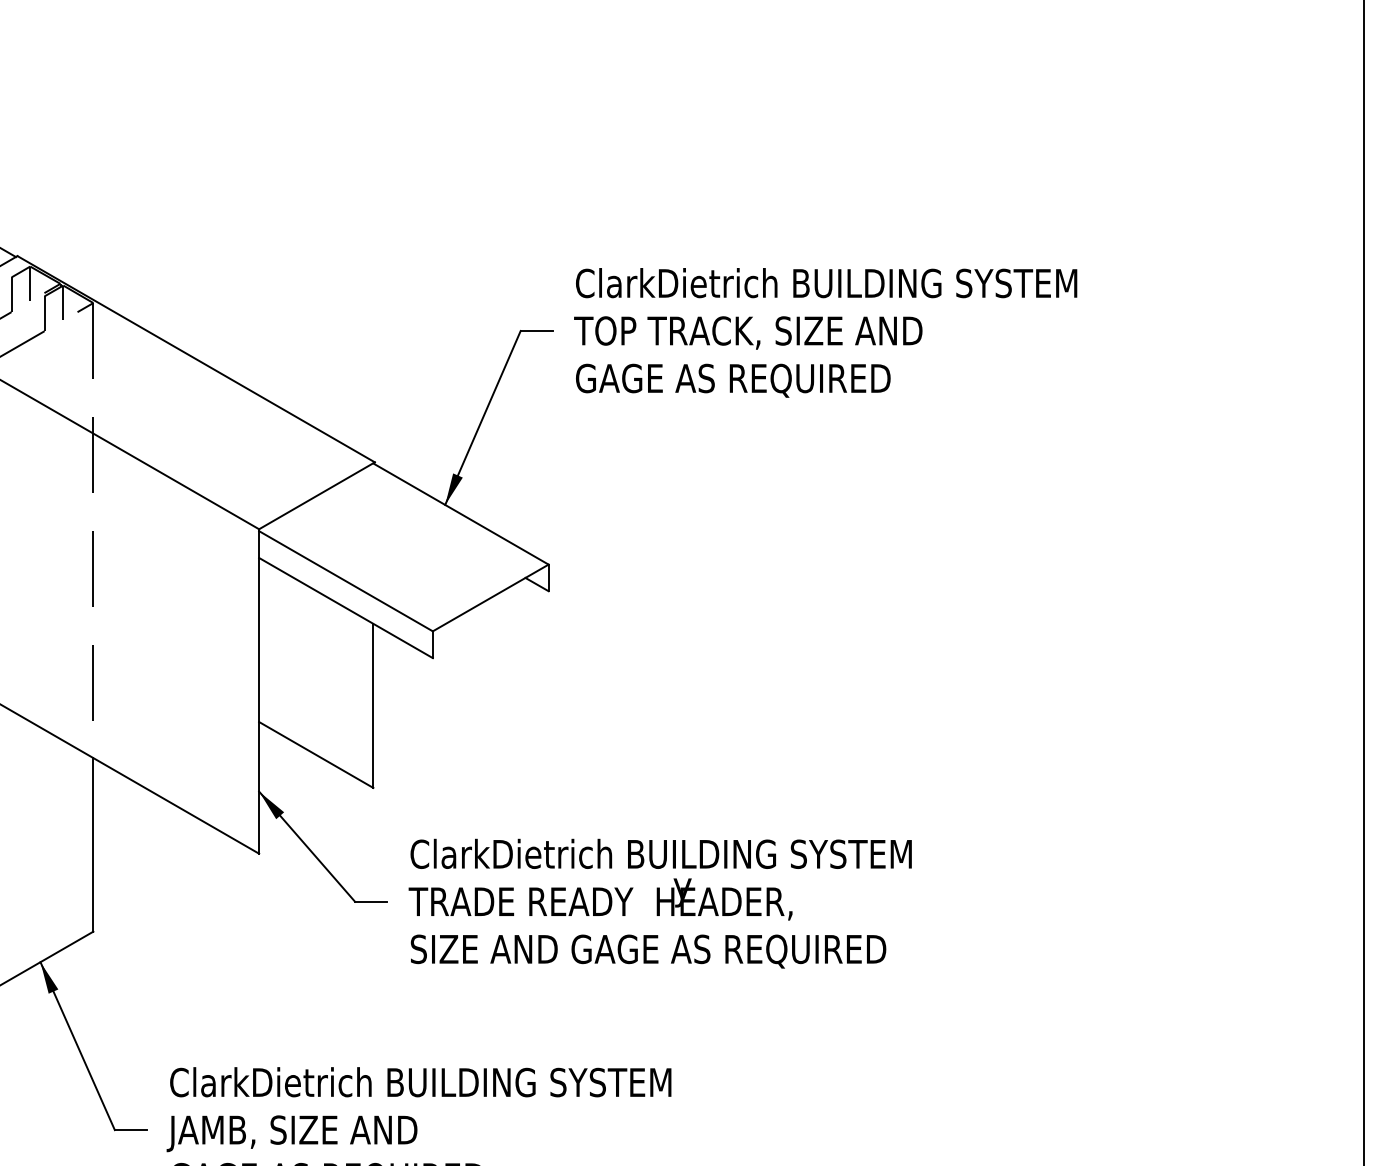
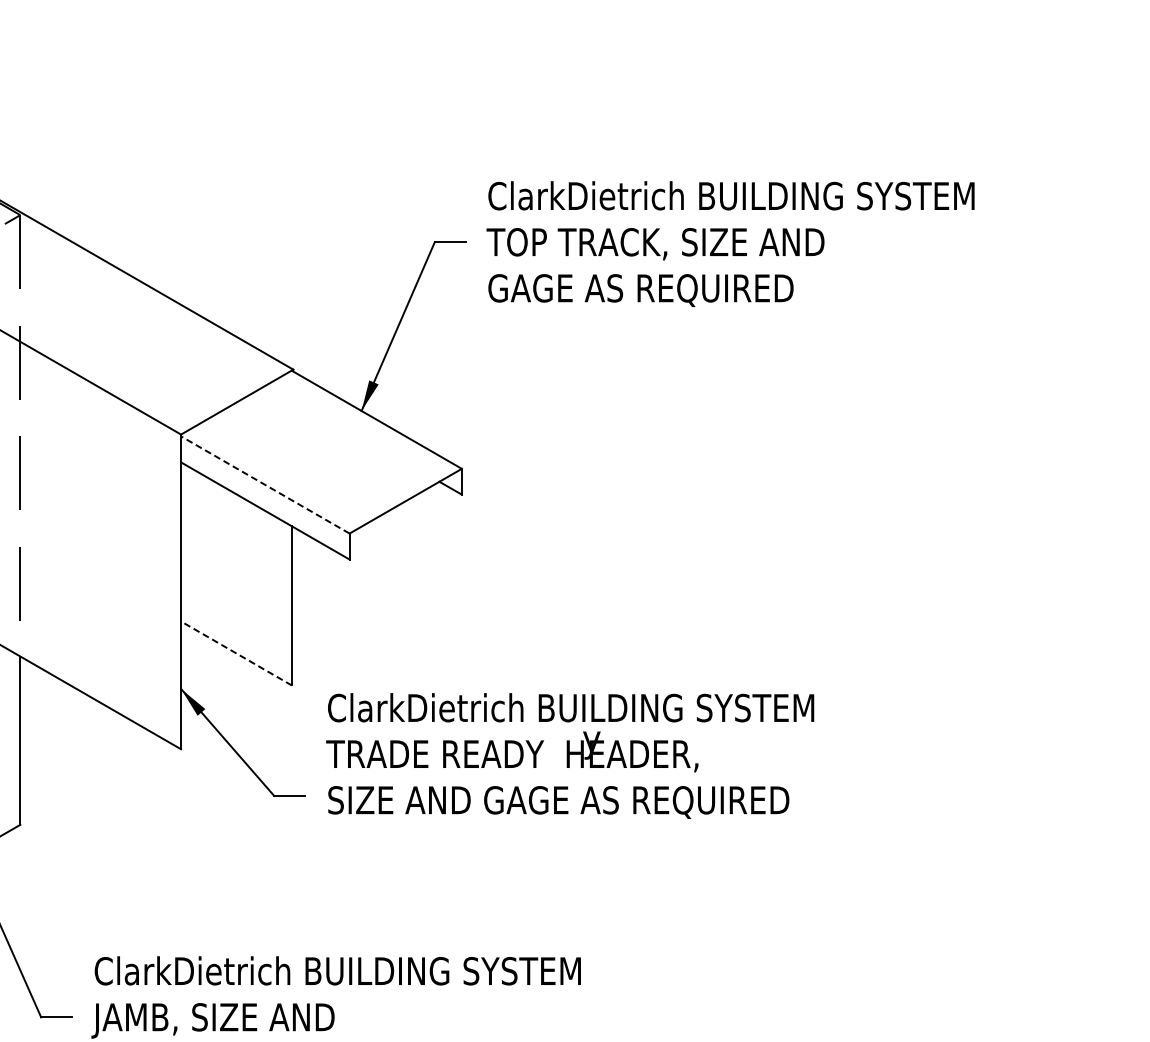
line: (345, 581) -> (264, 485), solid -> dashed
line: (316, 754) -> (236, 653), solid -> dashed
text: (659, 903) -> (569, 755), moved

